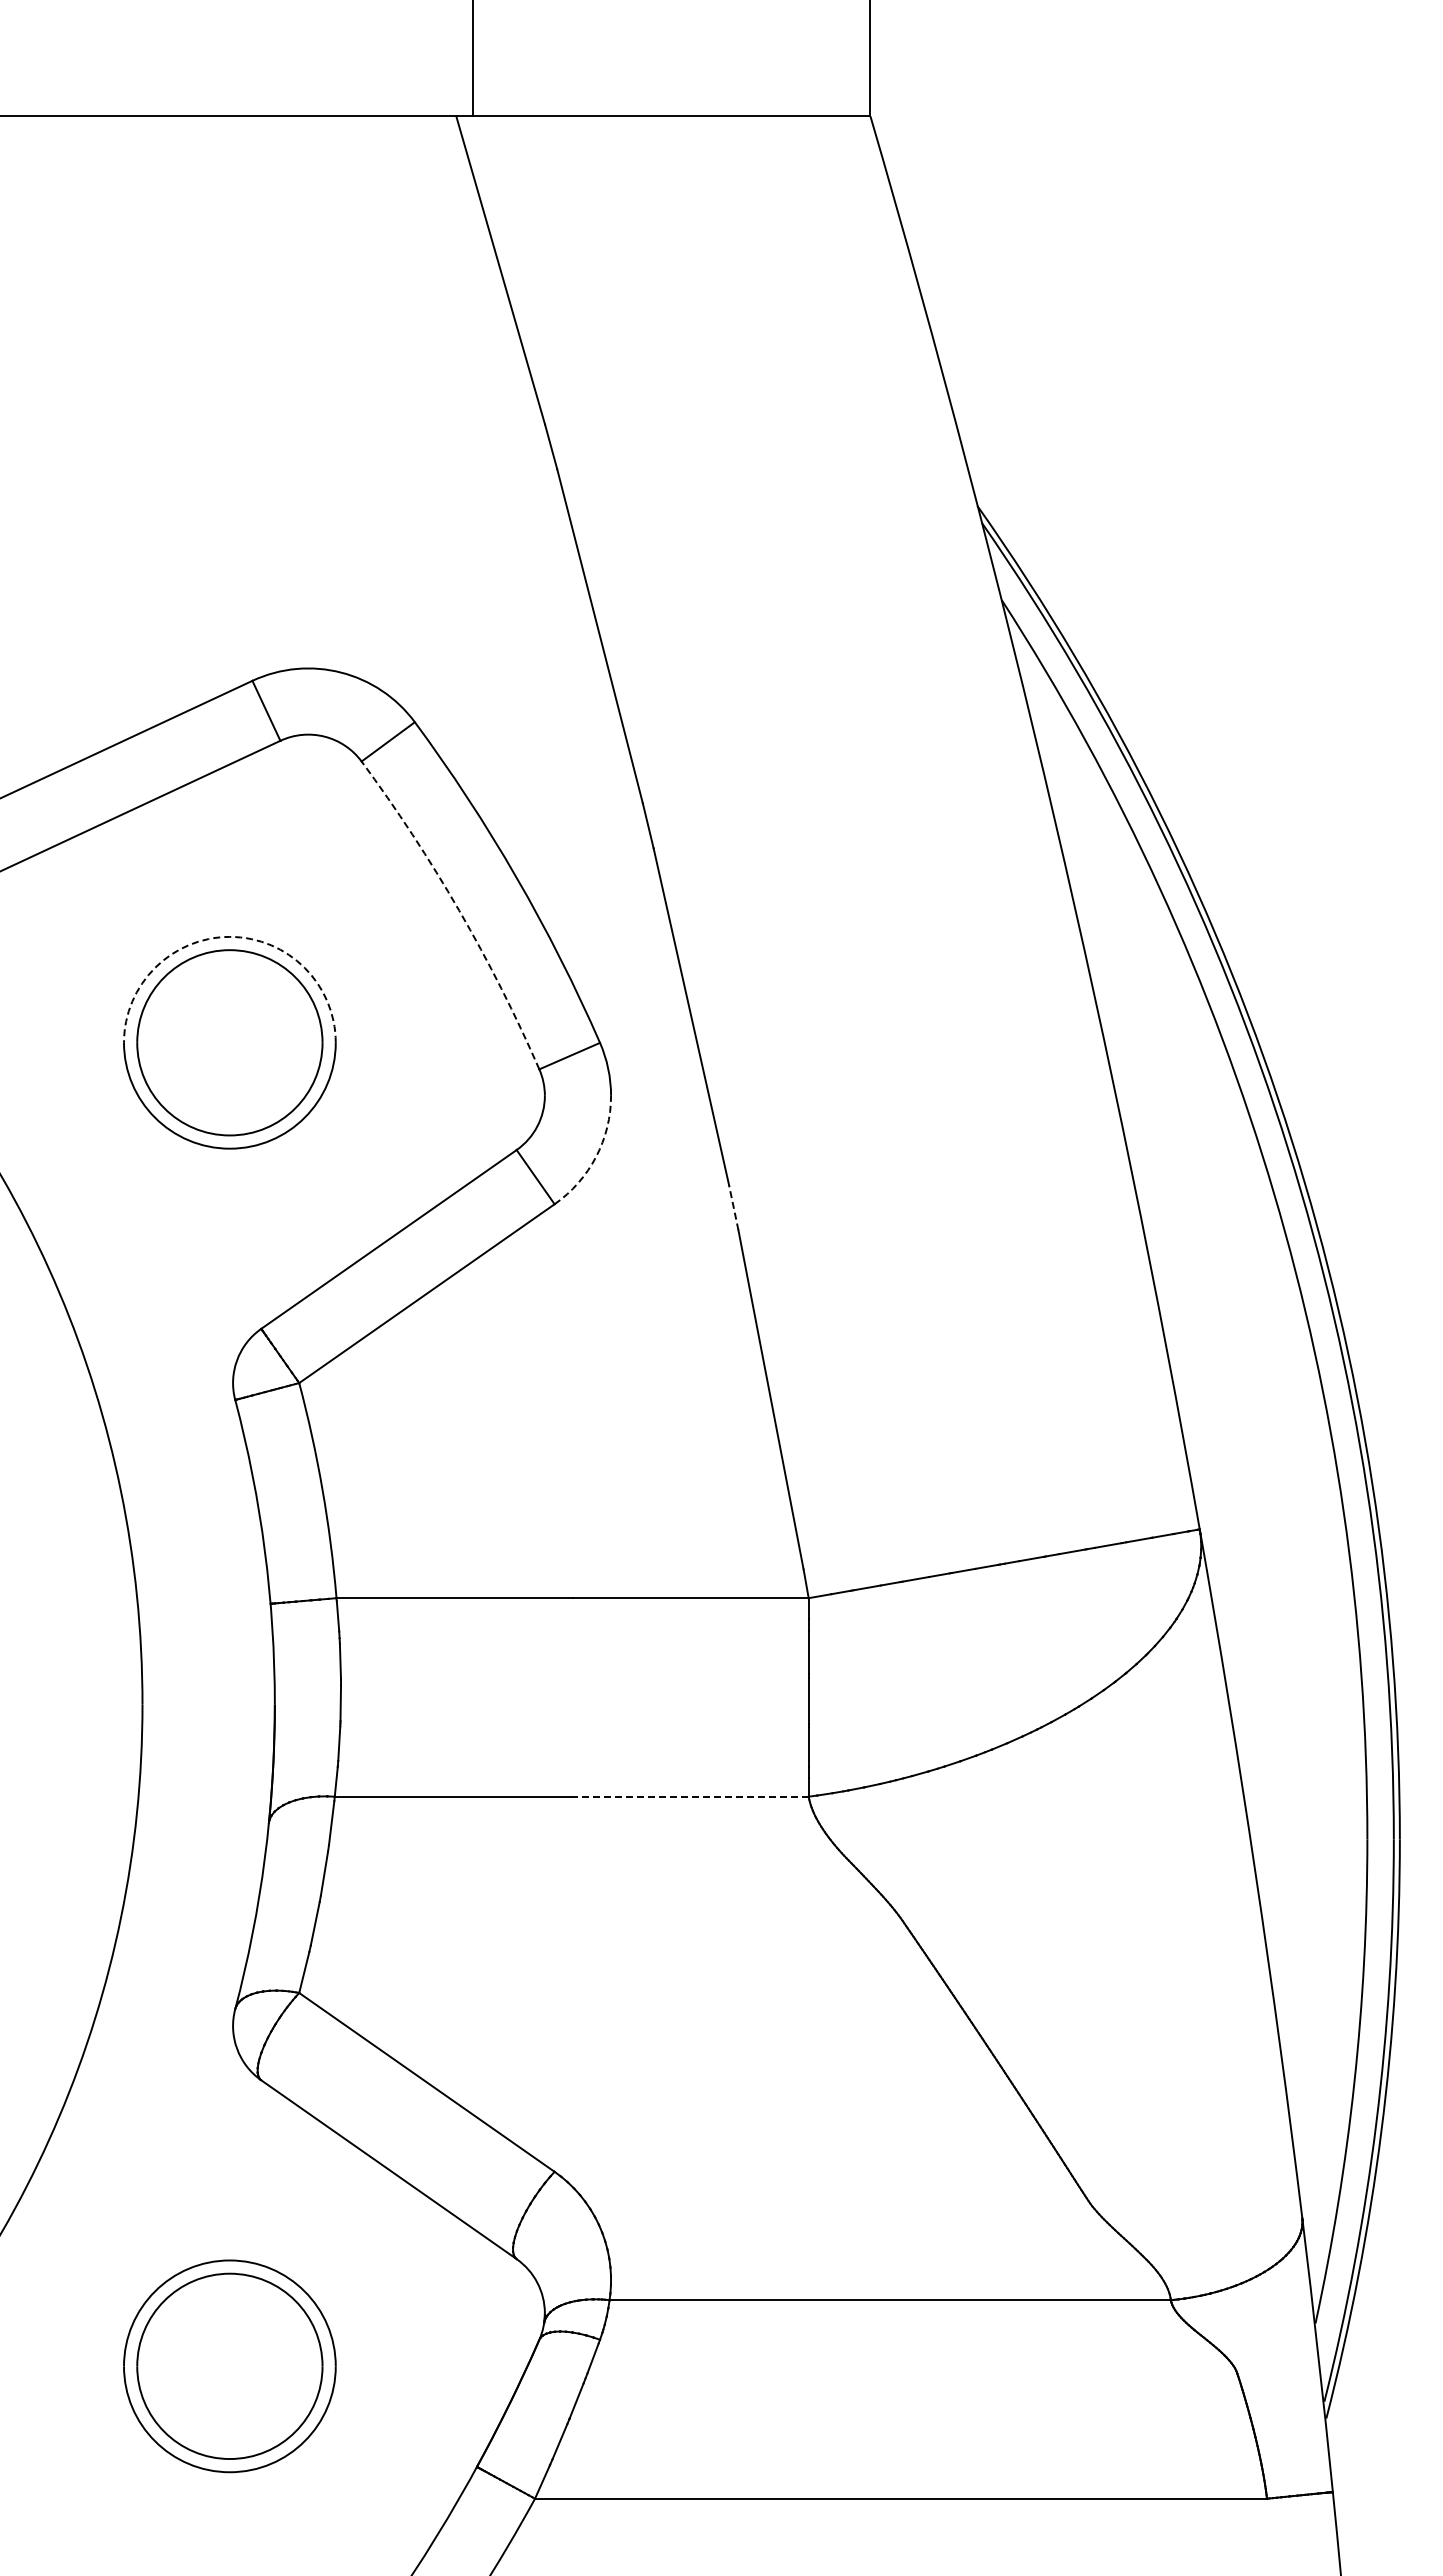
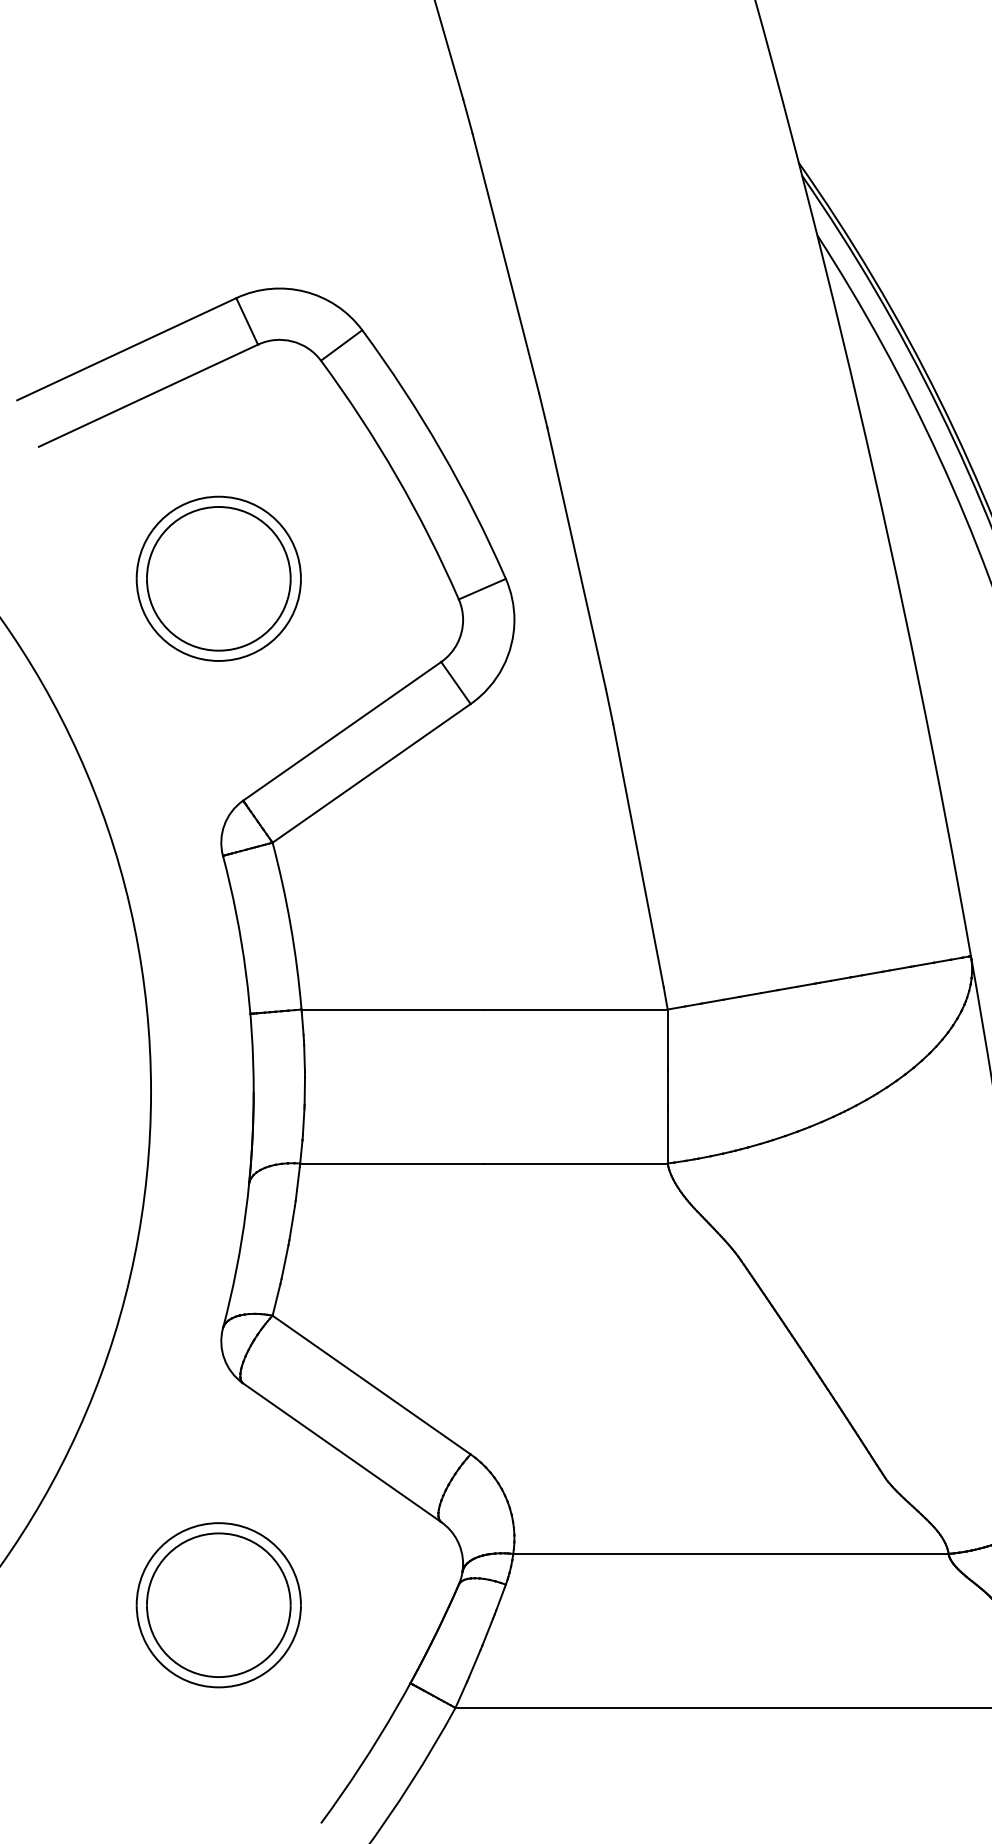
arc: (459, 910) -> (396, 476), dashed -> solid
arc: (229, 936) -> (218, 496), dashed -> solid
arc: (596, 1156) -> (503, 667), dashed -> solid
line: (733, 1207) -> (609, 706), dashed -> solid
line: (689, 1796) -> (575, 1163), dashed -> solid

